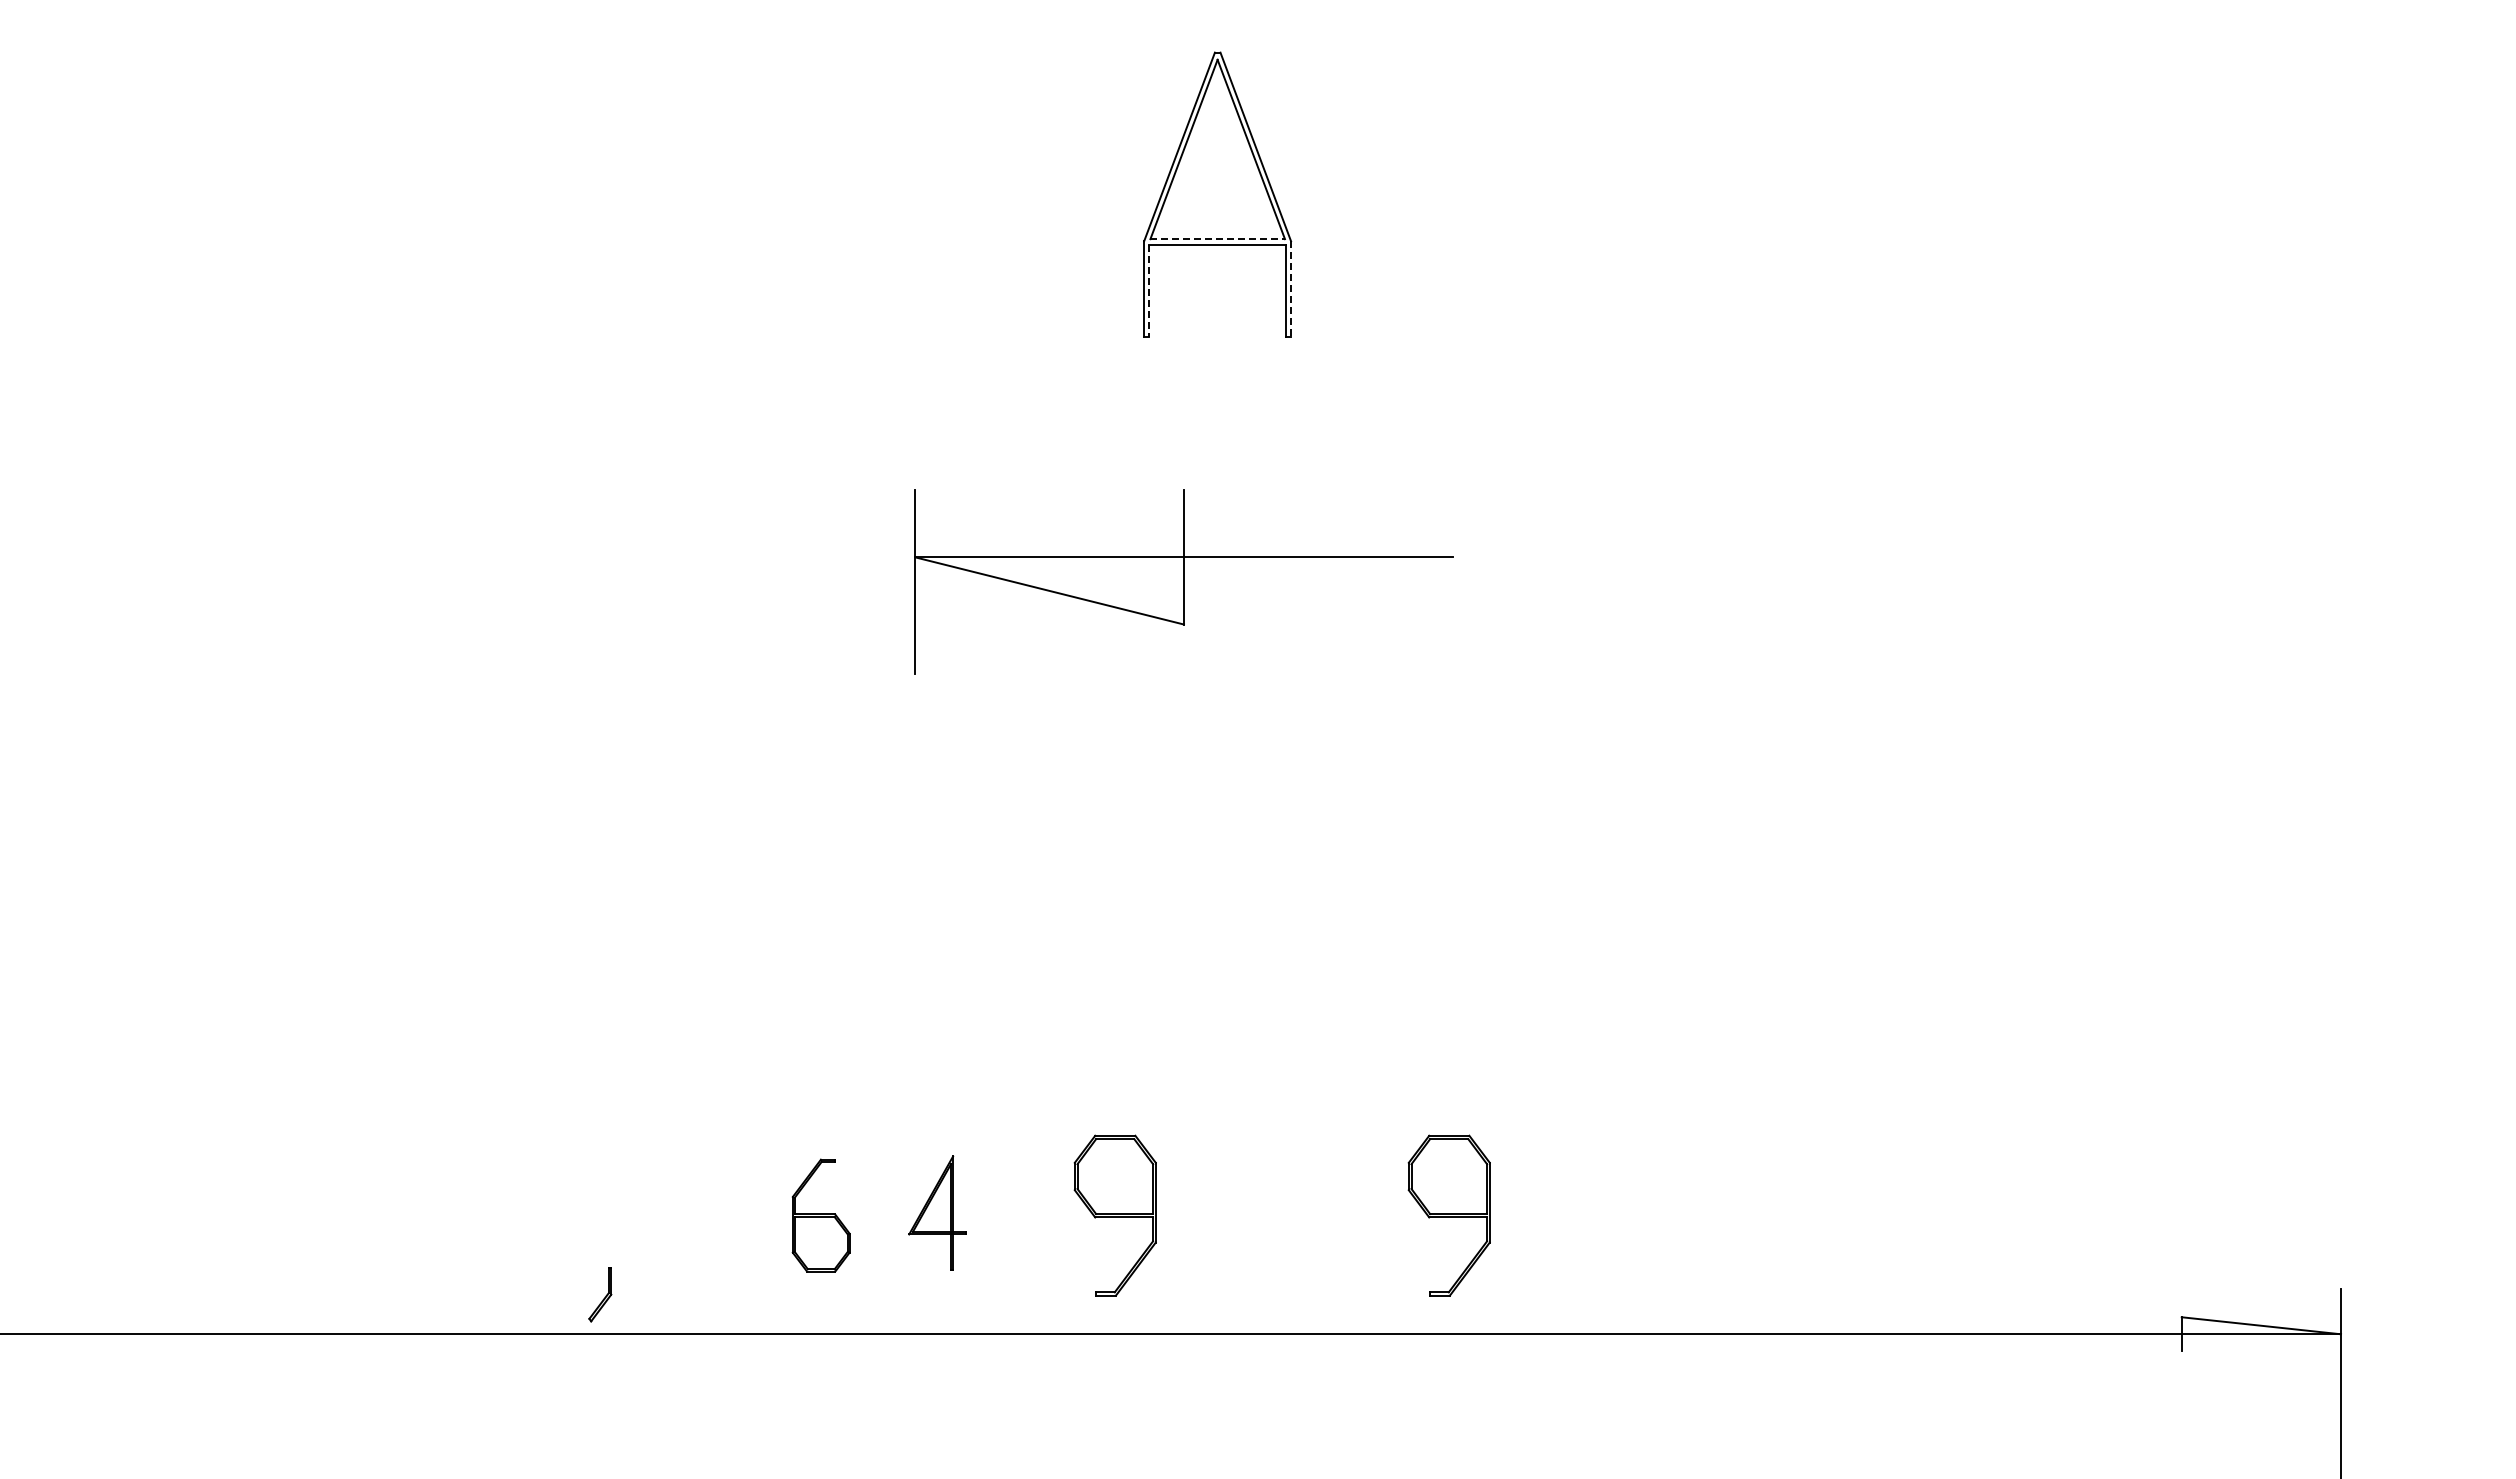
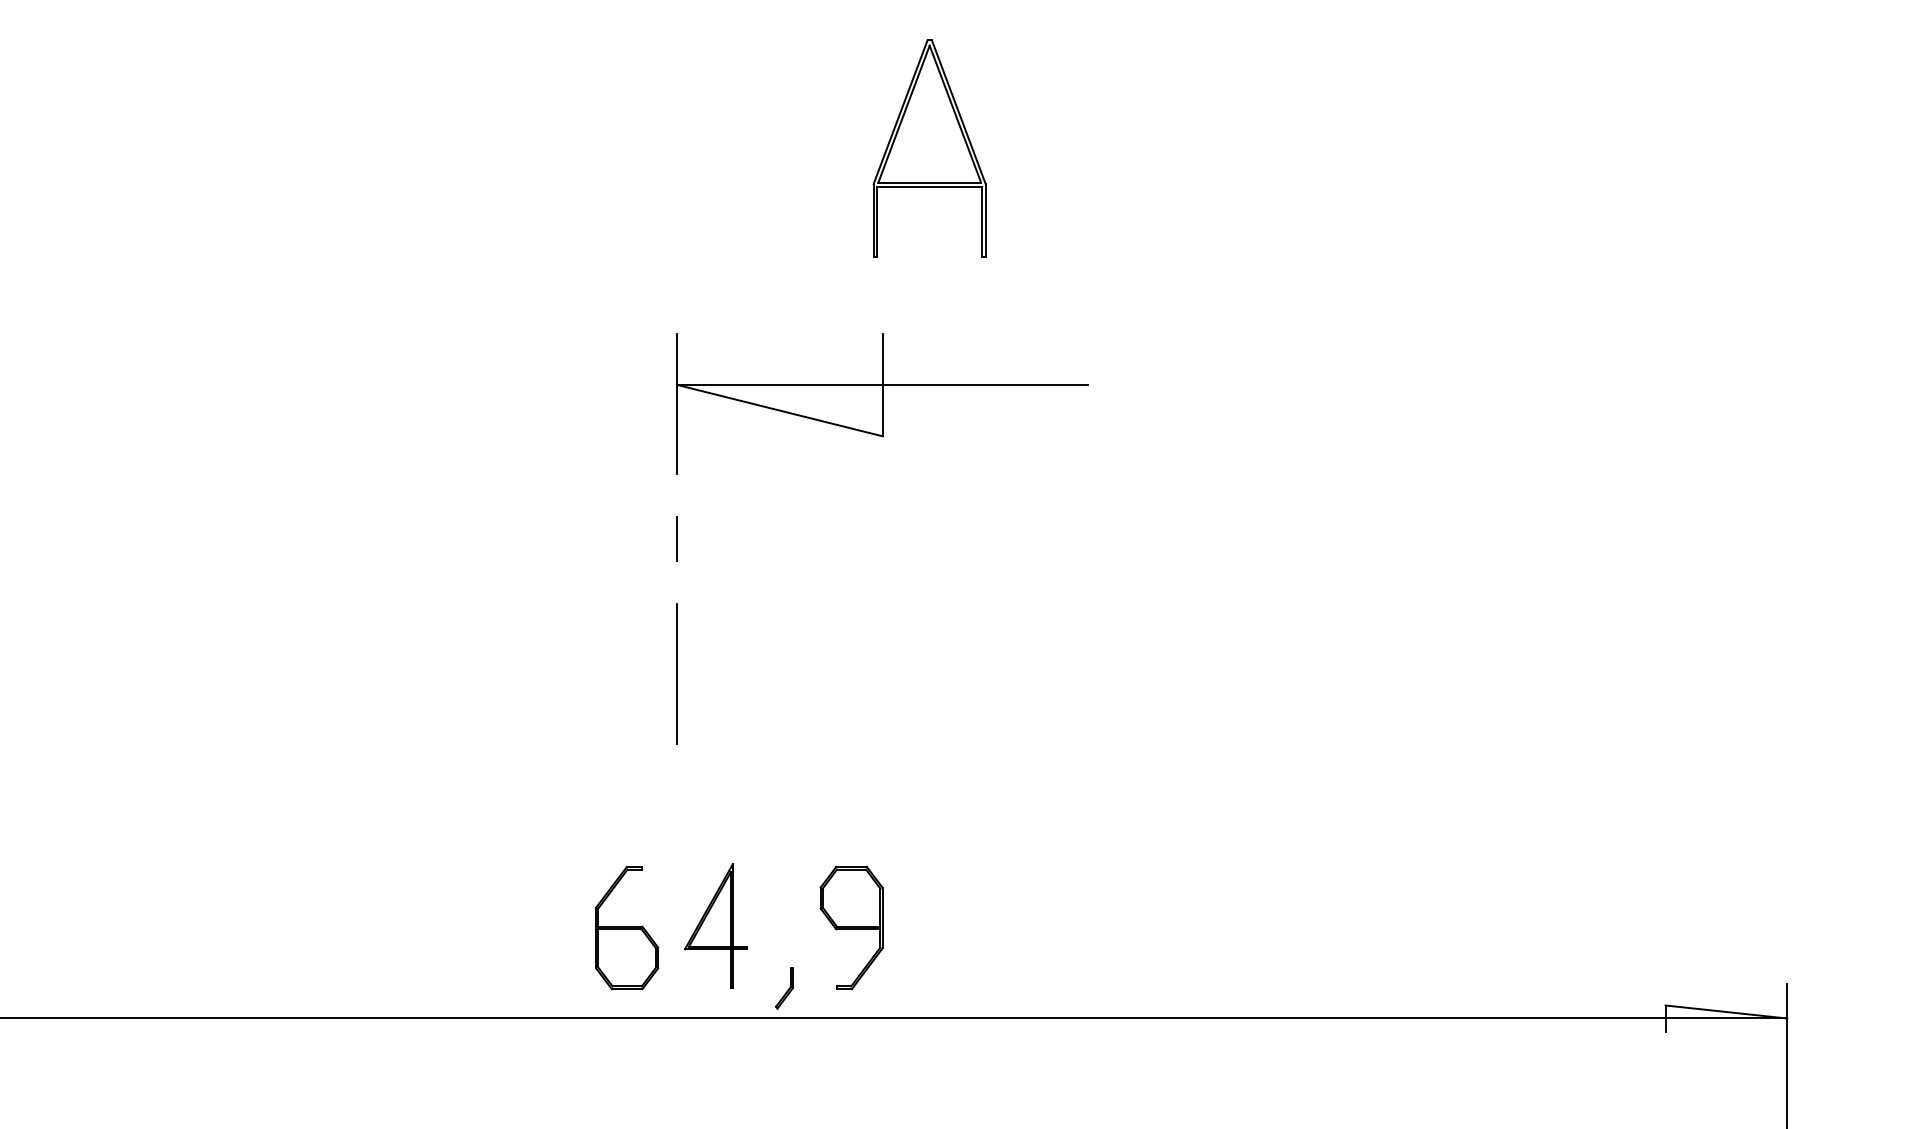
line: (1218, 239) -> (930, 182), dashed -> solid
line: (1291, 289) -> (986, 221), dashed -> solid
line: (1149, 291) -> (877, 222), dashed -> solid
part: (1183, 581) -> (882, 403), moved
line: (887, 705) -> (677, 538), added
line: (887, 882) -> (677, 673), added
part: (937, 1212) -> (715, 925), size x1.43
part: (820, 1215) -> (626, 927), size x1.43
part: (1448, 1215) -> (1105, 927), removed
part: (600, 1294) -> (784, 988), moved

